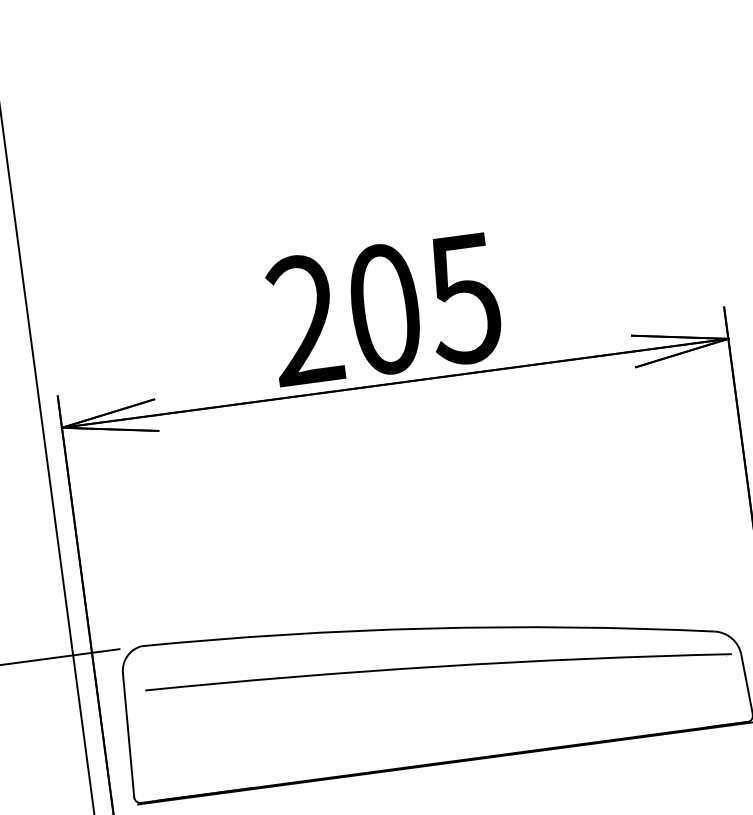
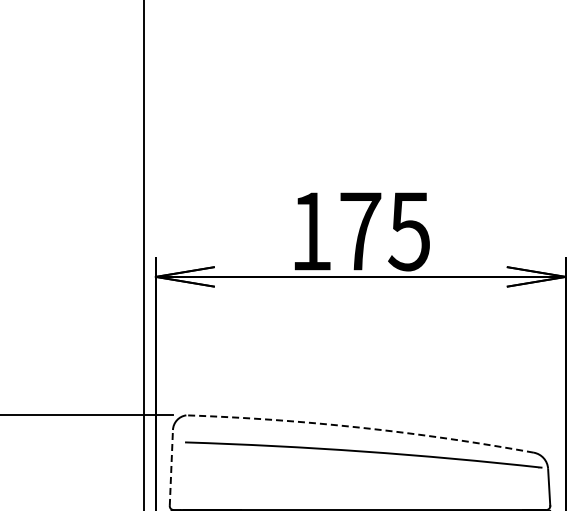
text: (344, 314) -> (335, 231), 205 -> 175
arc: (427, 628) -> (360, 427), solid -> dashed
line: (128, 734) -> (171, 467), solid -> dashed

